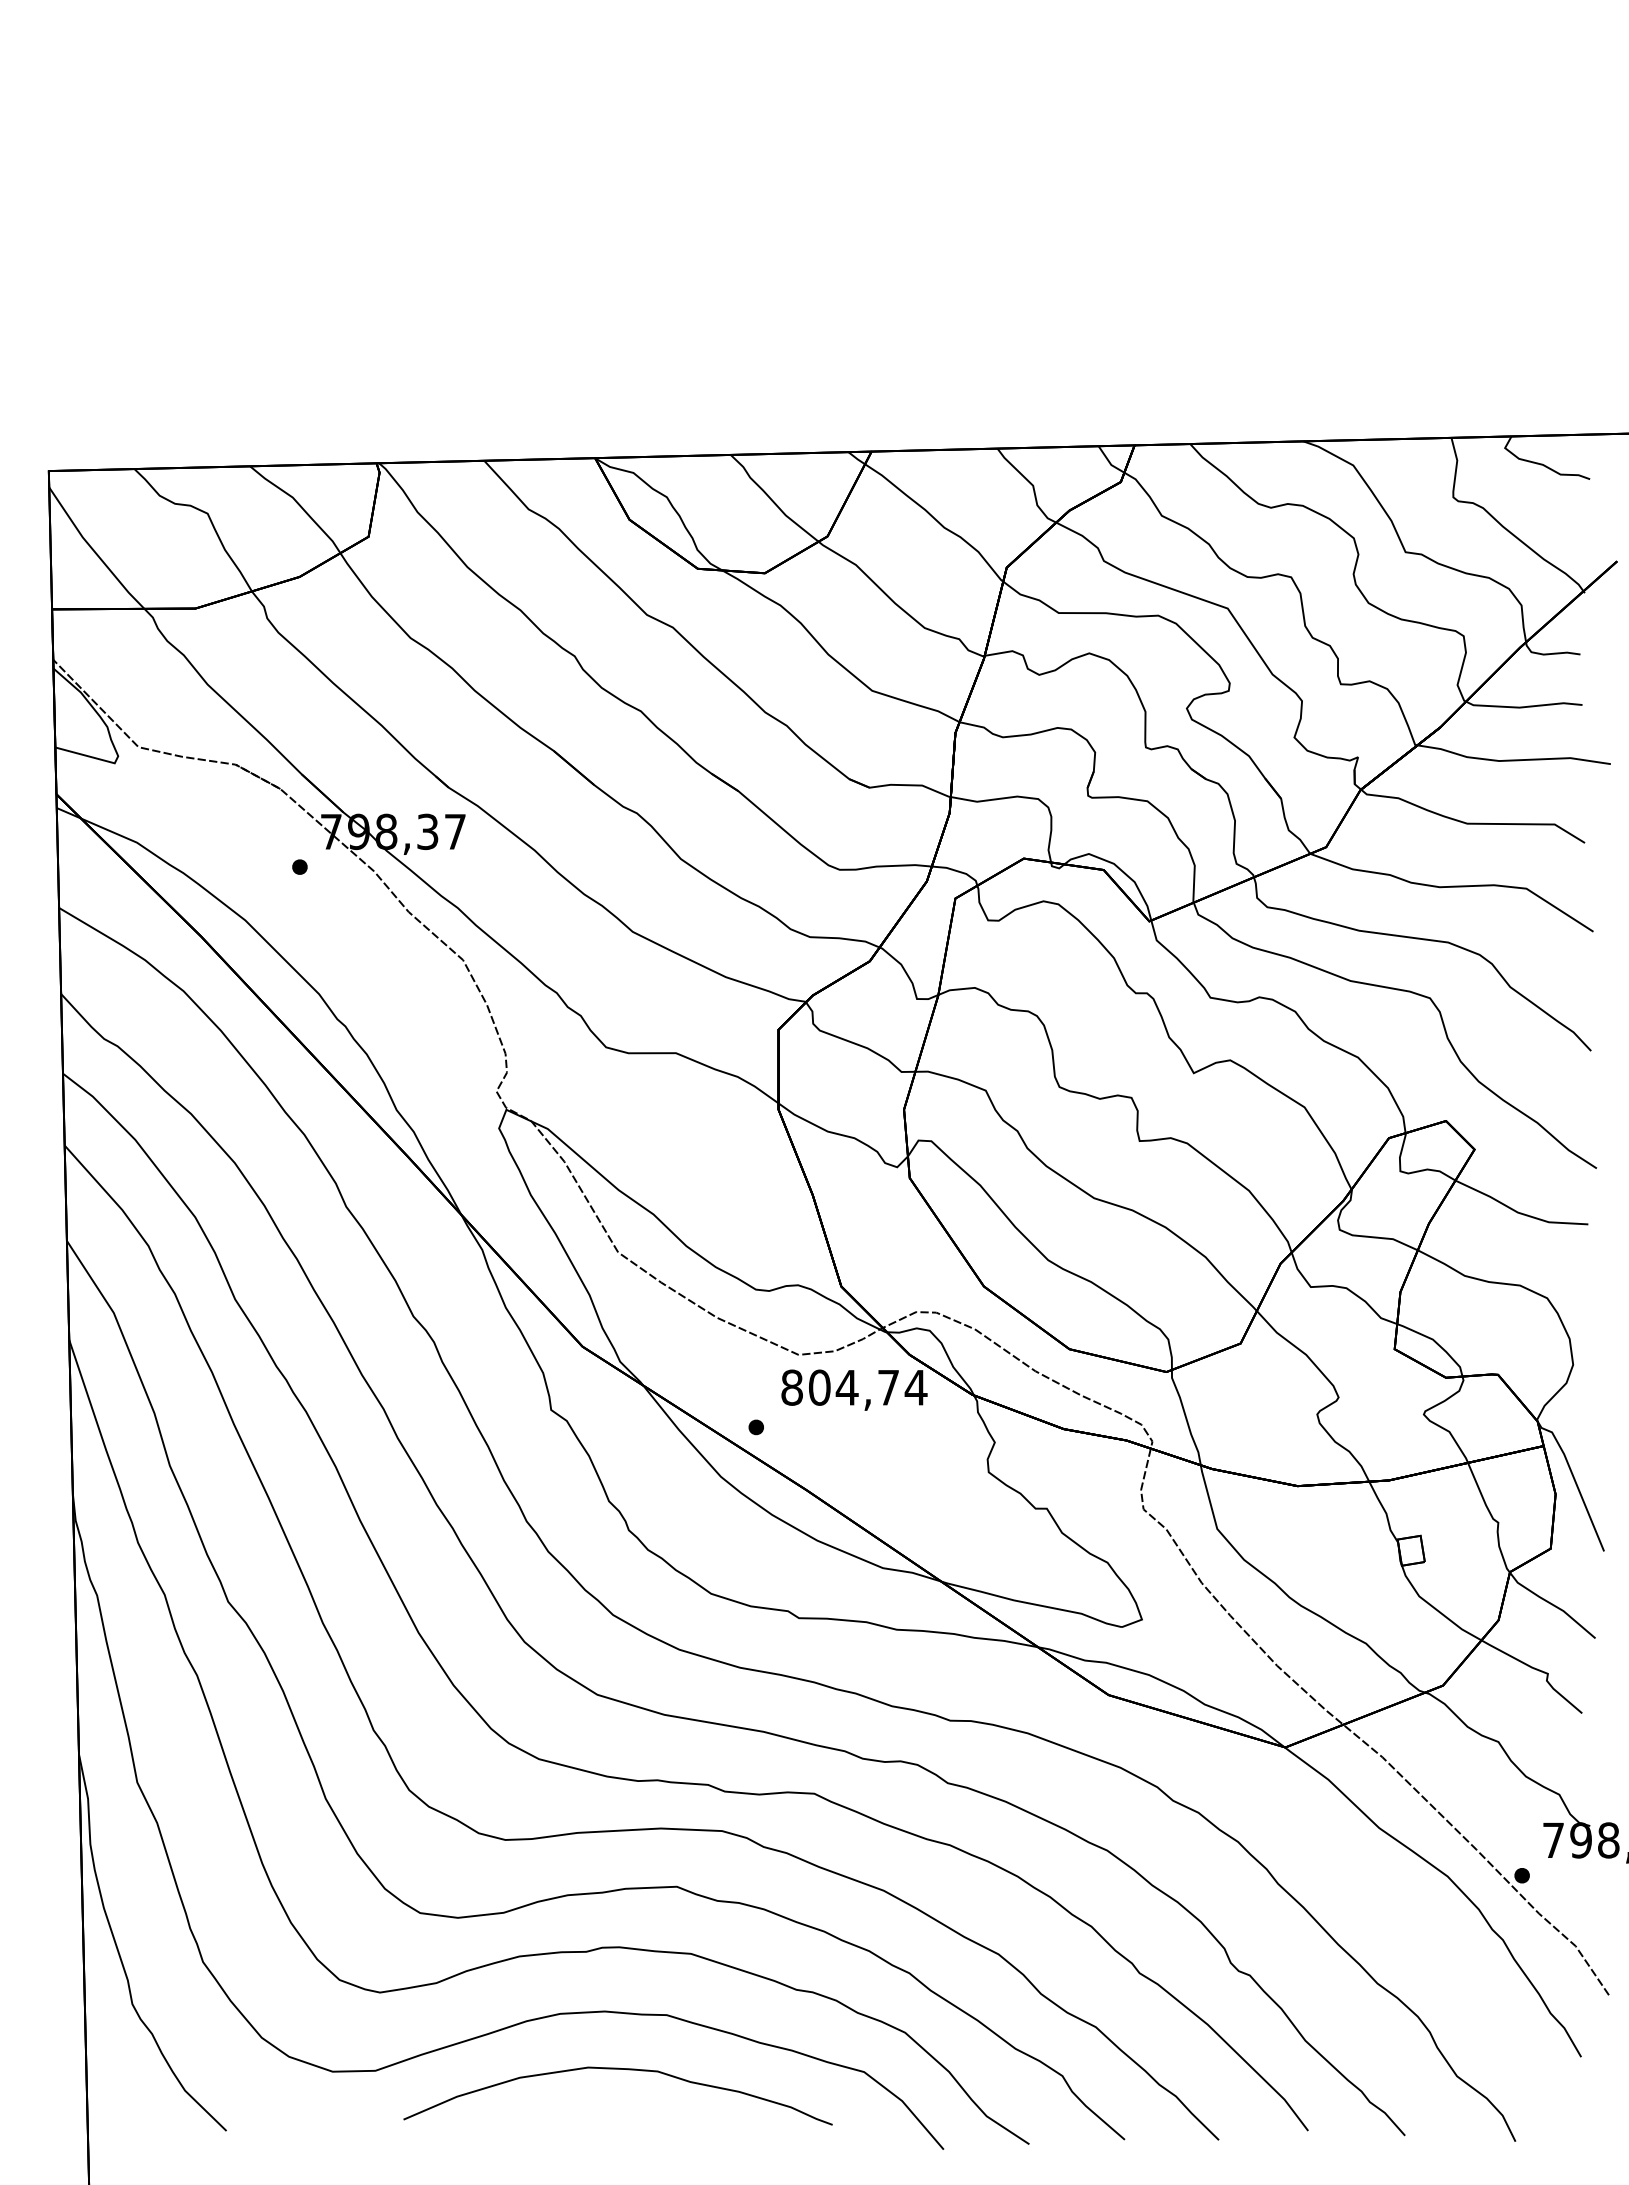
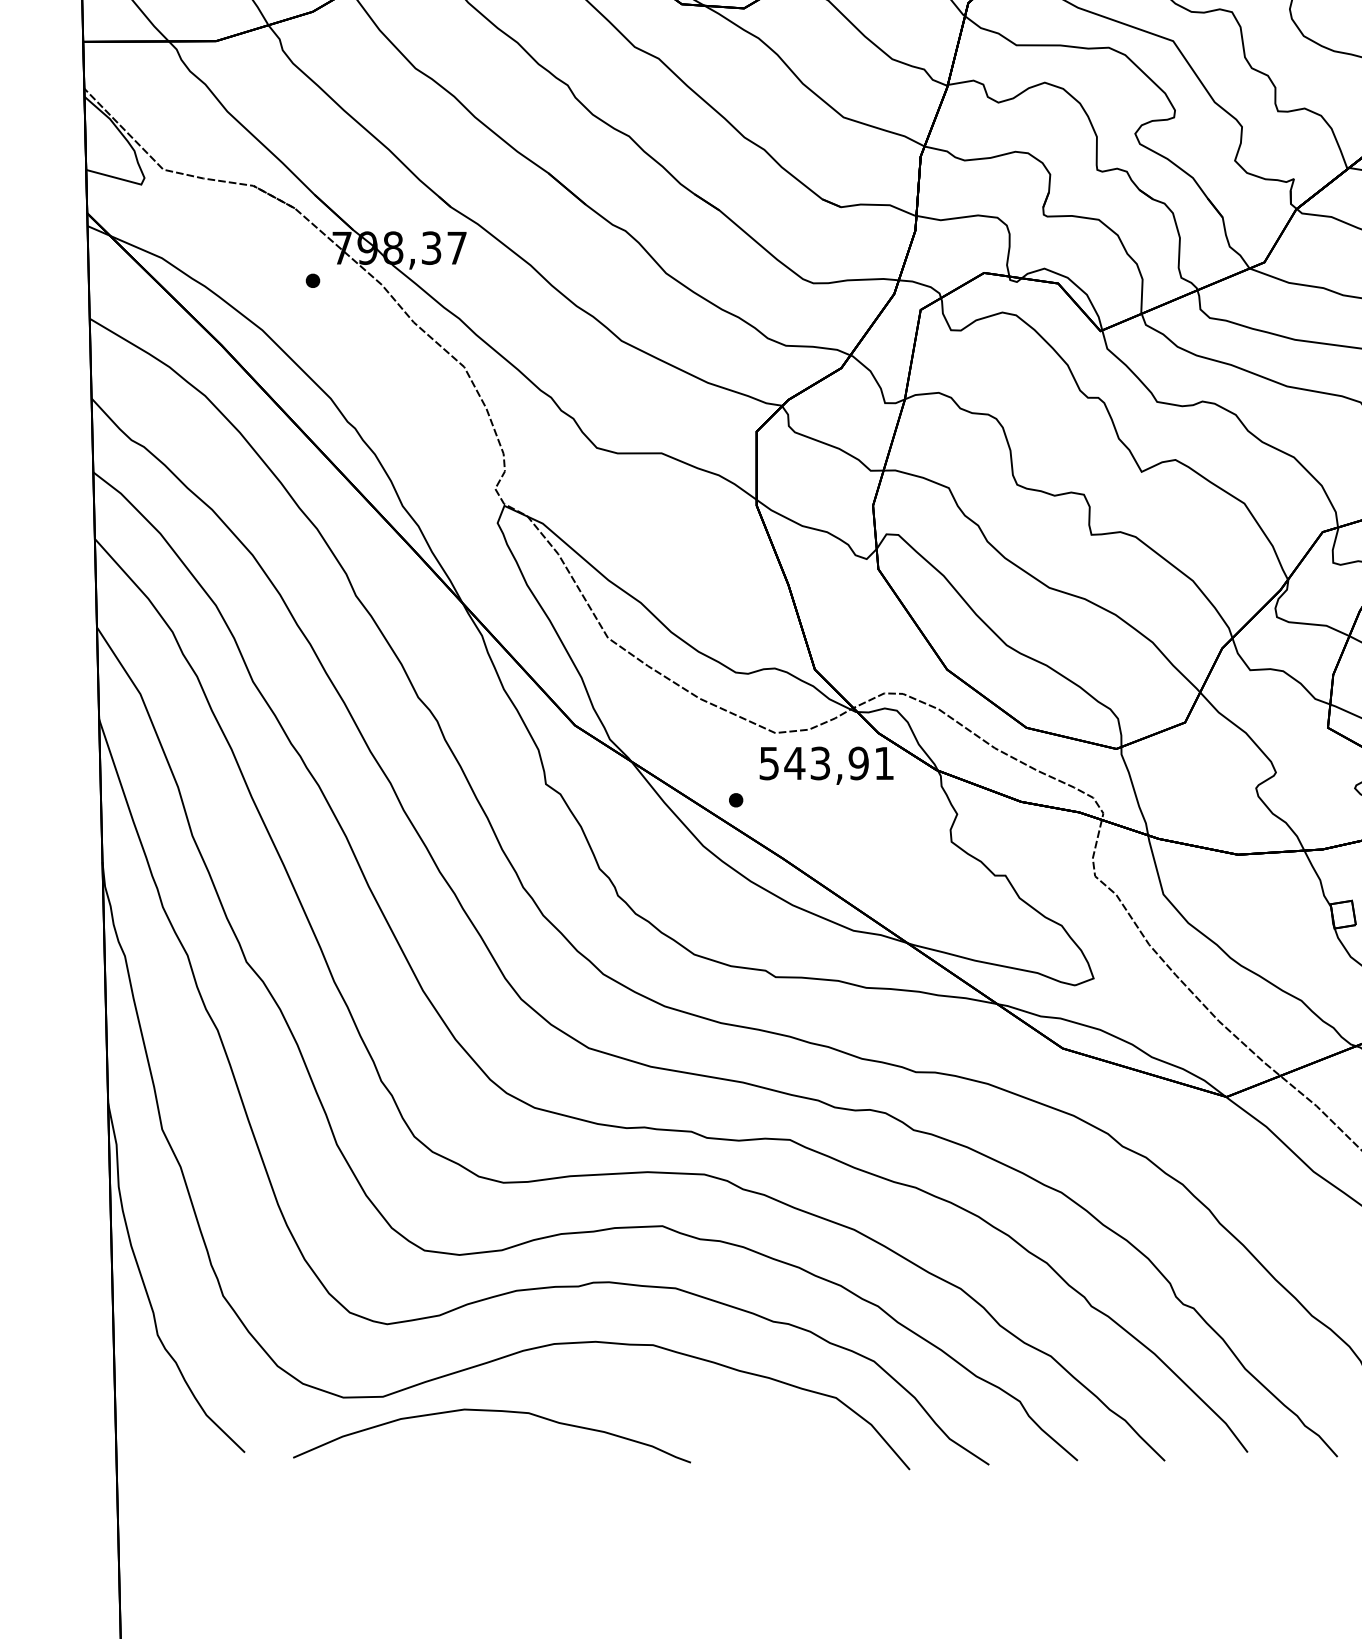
text: (854, 1387) -> (827, 763), 804,74 -> 543,91
curve: (617, 2069) -> (491, 1411), moved

